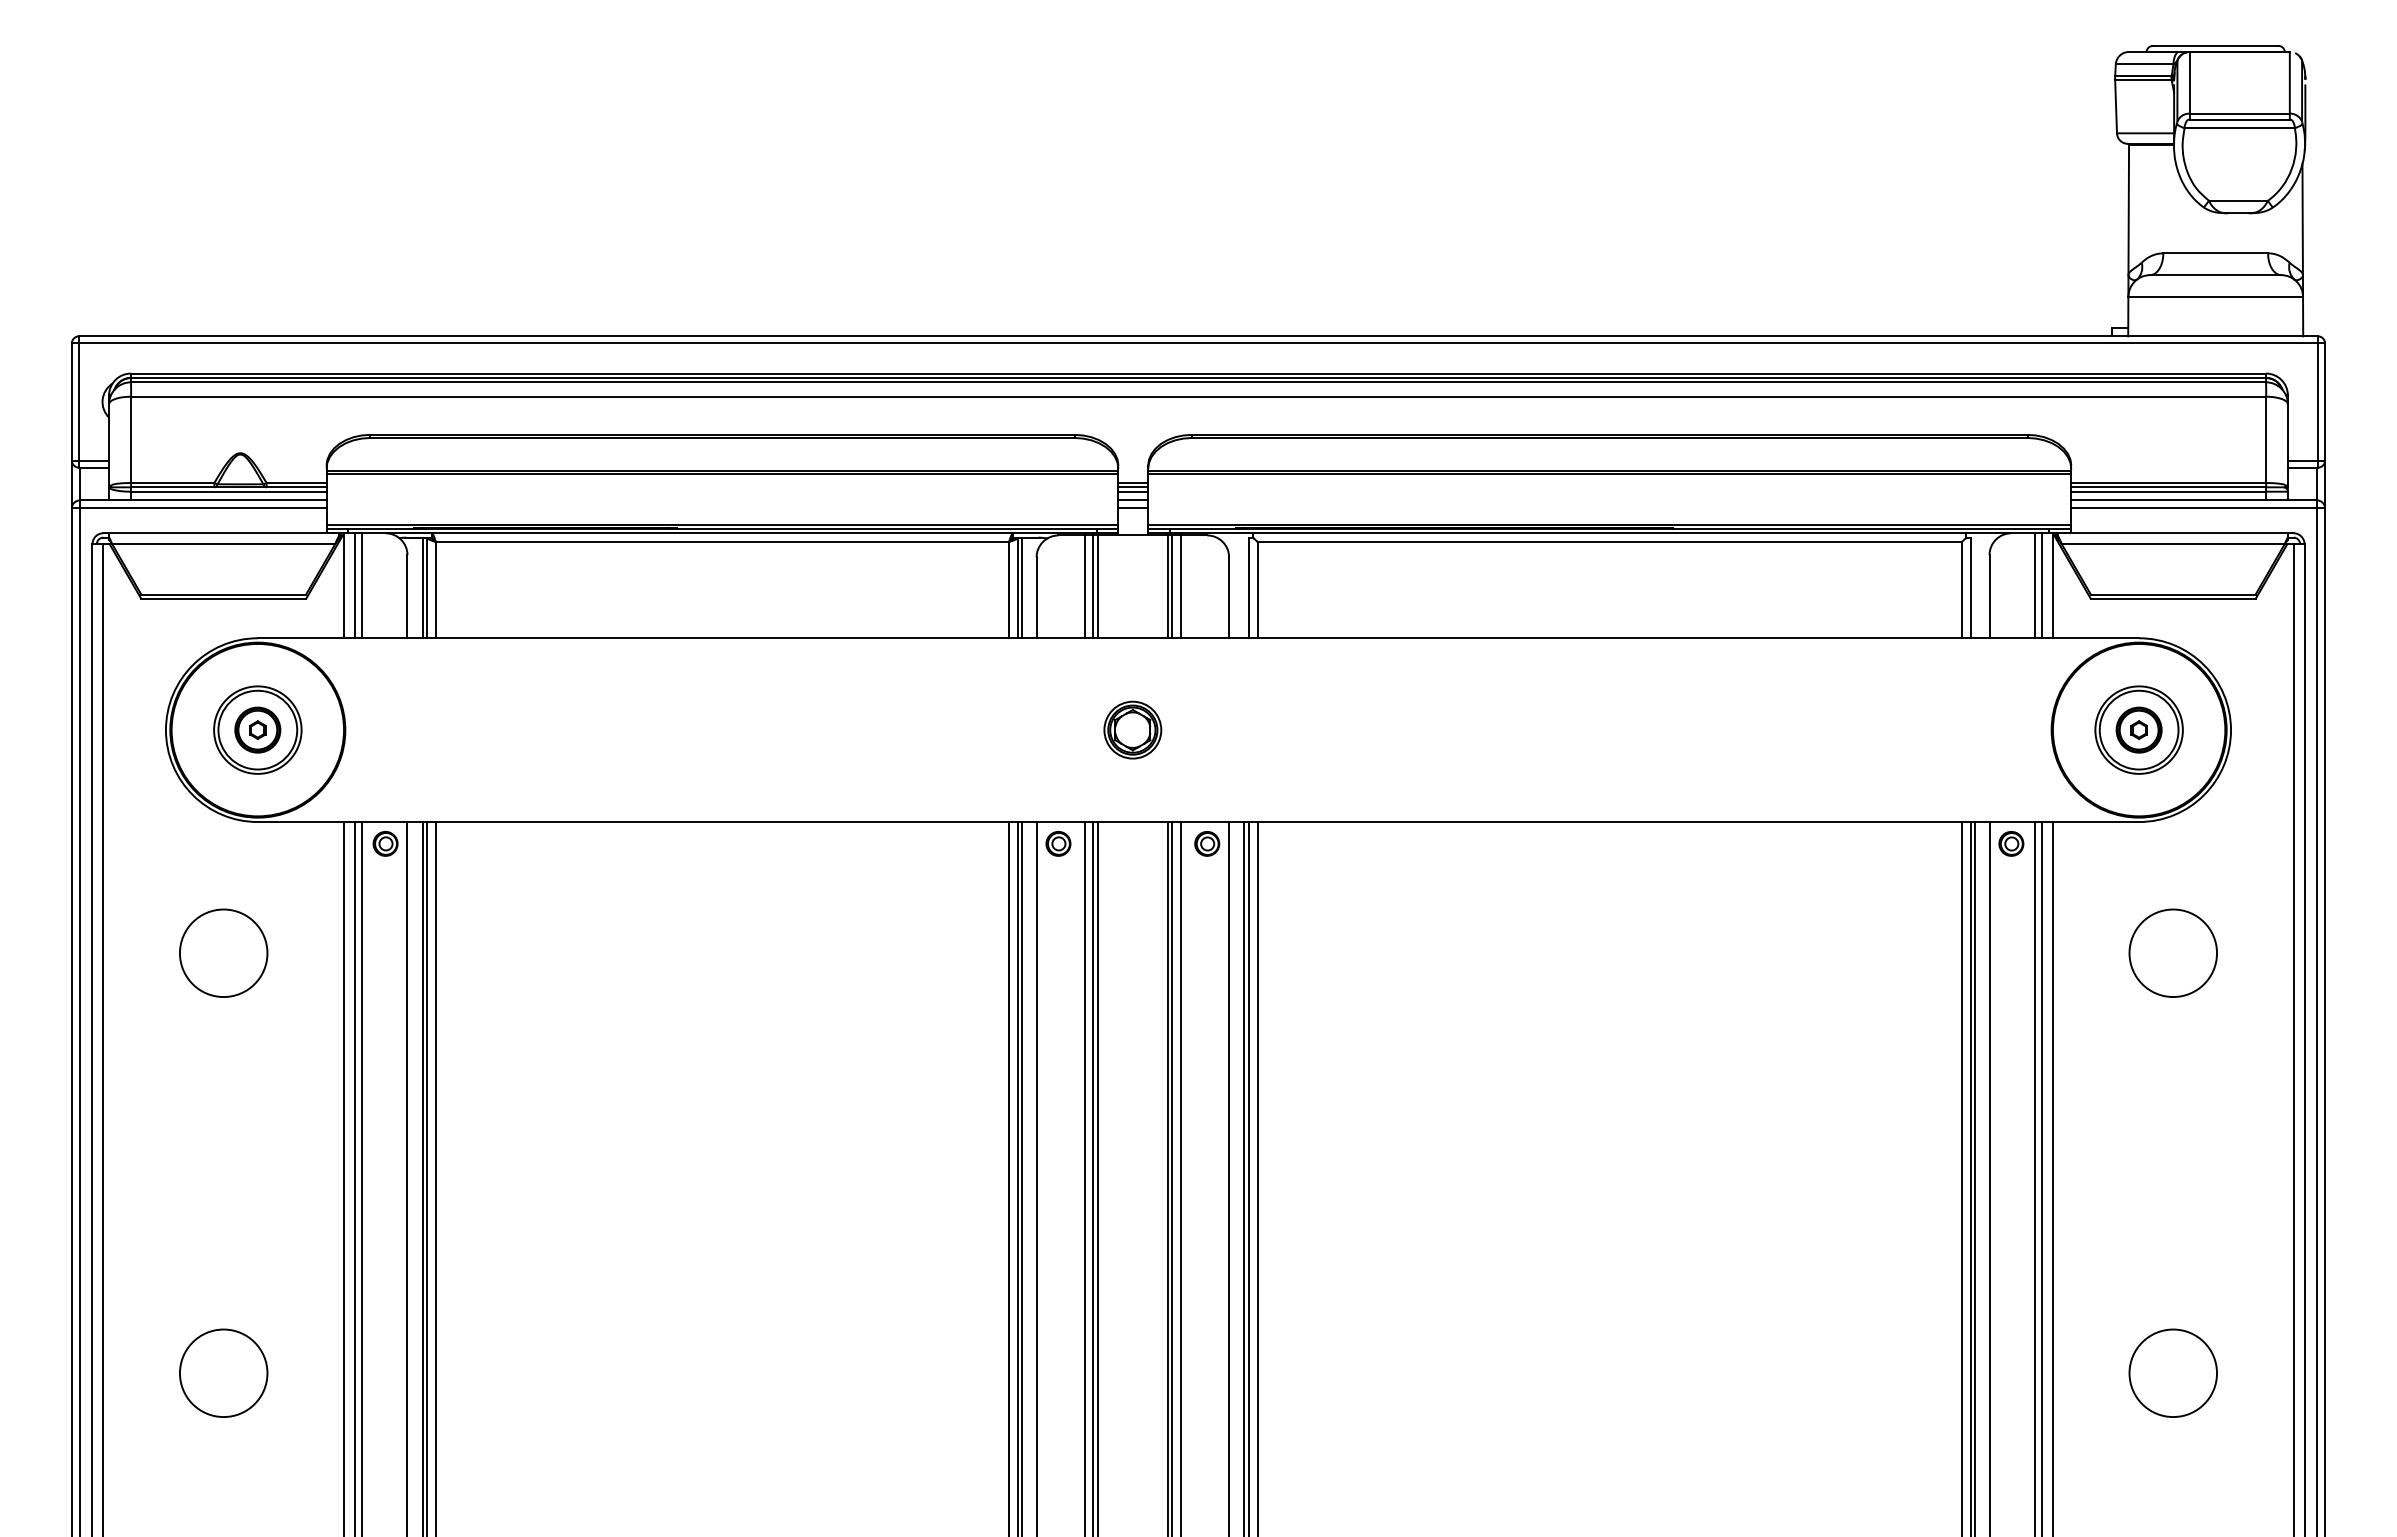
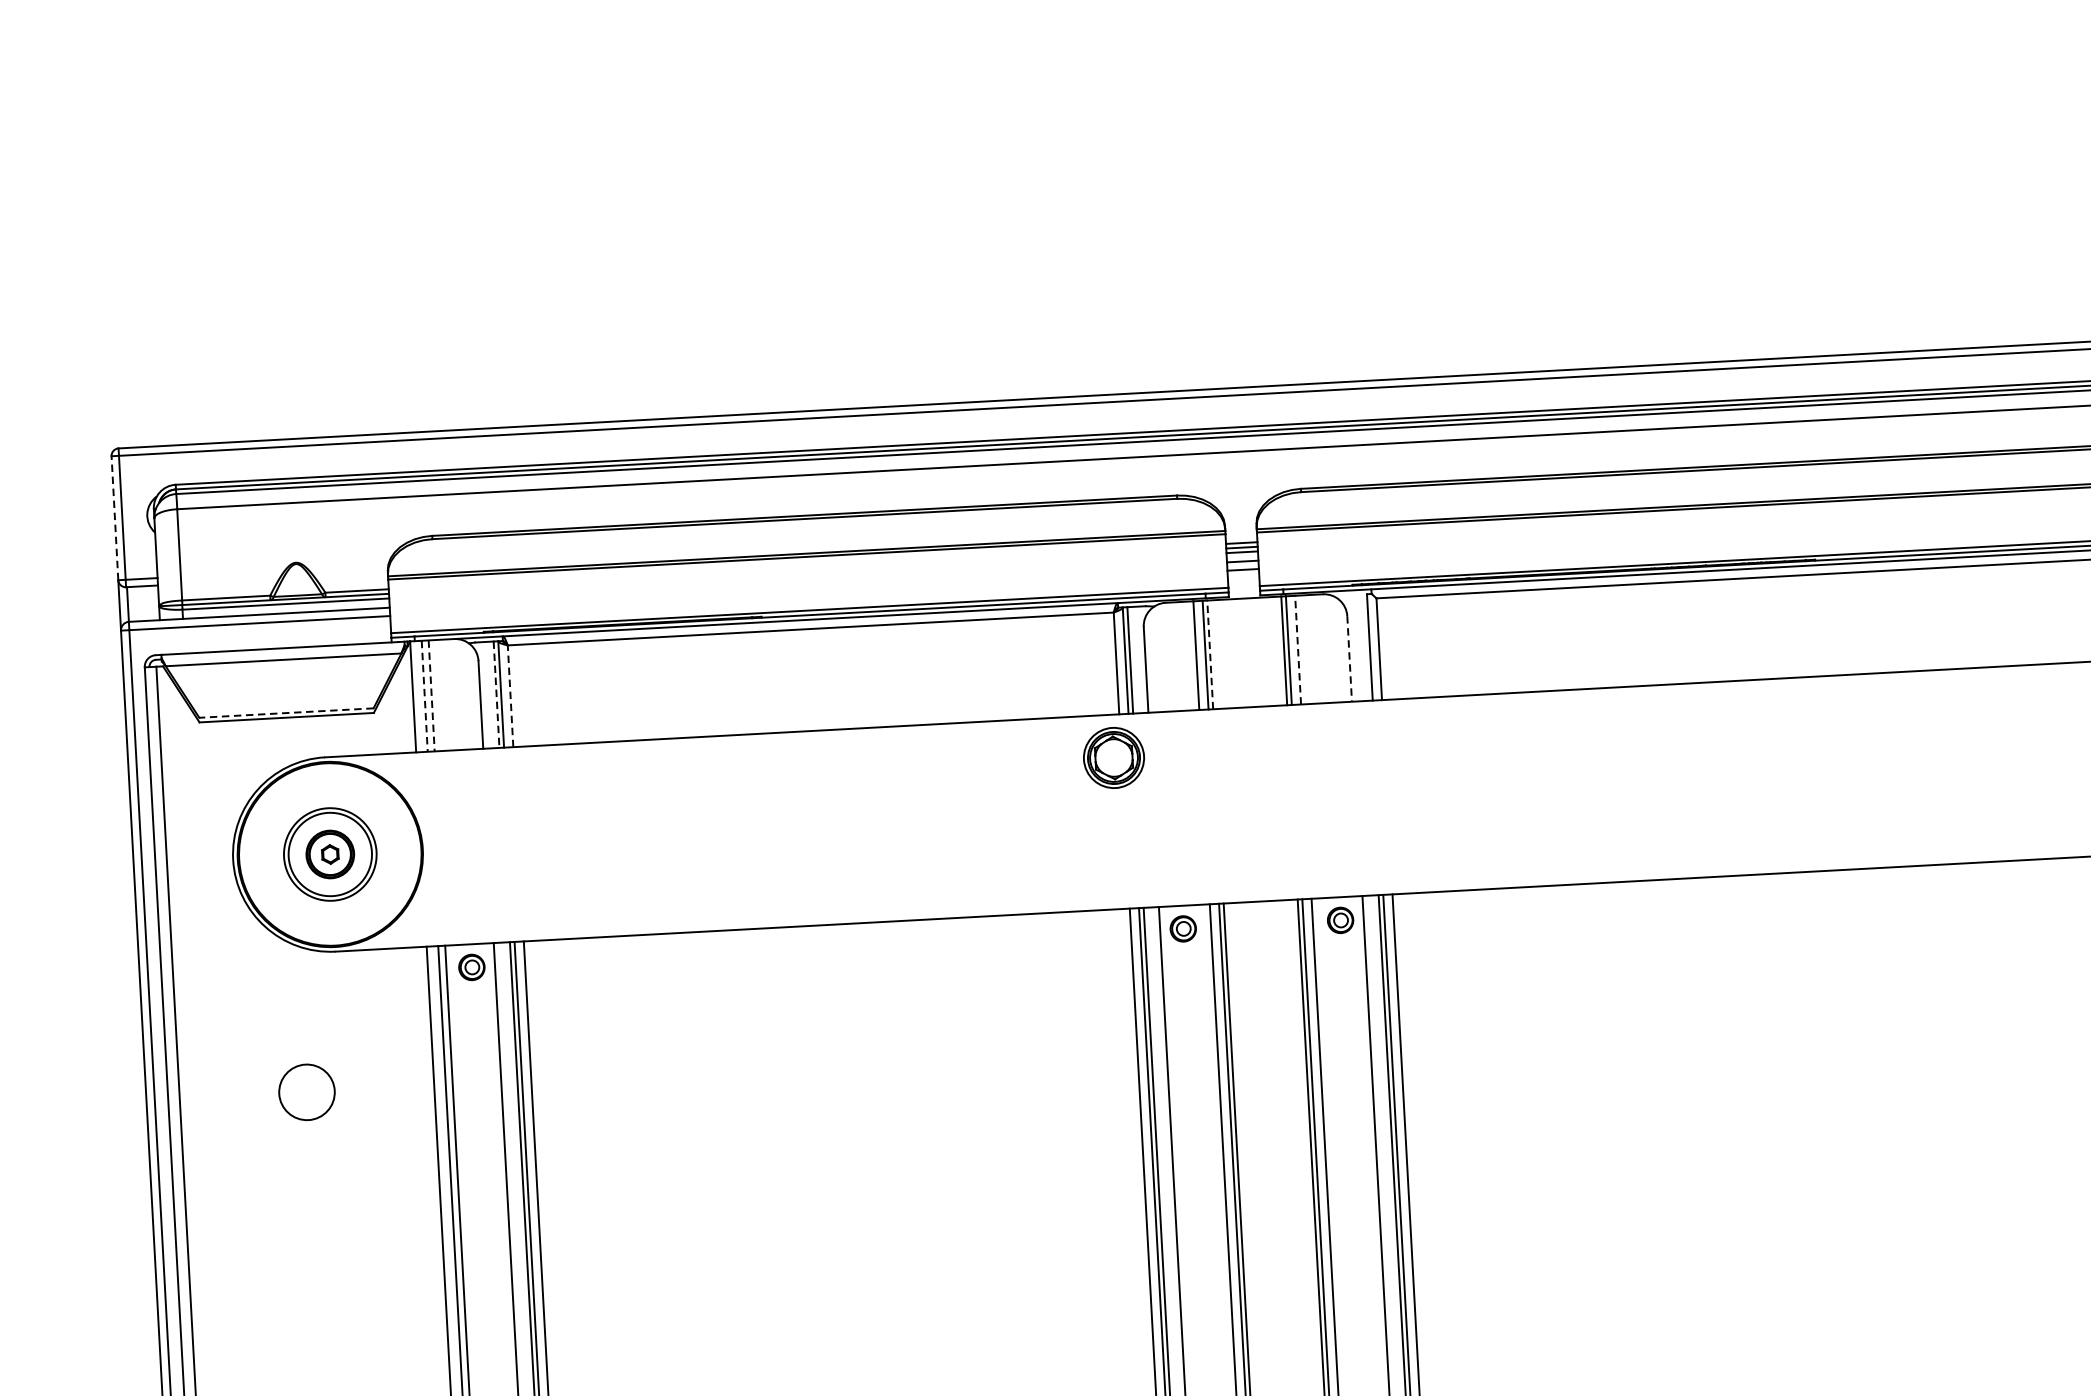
line: (71, 402) -> (114, 518), solid -> dashed
line: (354, 585) -> (424, 696), solid -> dashed
line: (361, 585) -> (431, 695), solid -> dashed
line: (1097, 586) -> (1209, 654), solid -> dashed
line: (1180, 586) -> (1297, 649), solid -> dashed
line: (422, 588) -> (496, 695), solid -> dashed
line: (435, 589) -> (510, 695), solid -> dashed
line: (223, 594) -> (286, 713), solid -> dashed
line: (1229, 598) -> (1350, 659), solid -> dashed
part: (1132, 729) -> (1113, 757), moved
circle: (223, 953) -> (306, 1092), size x0.6

